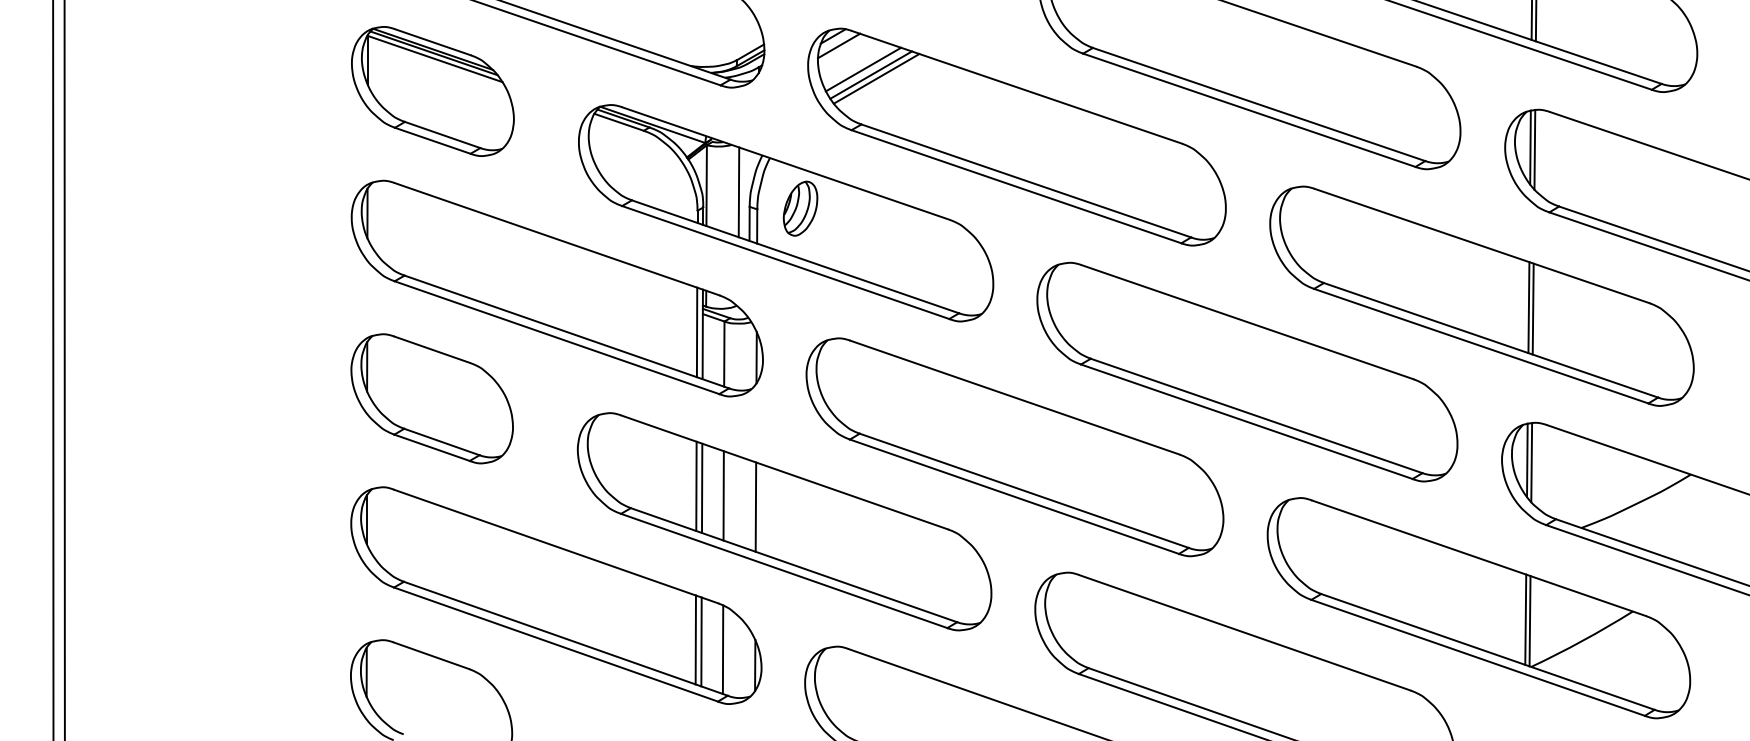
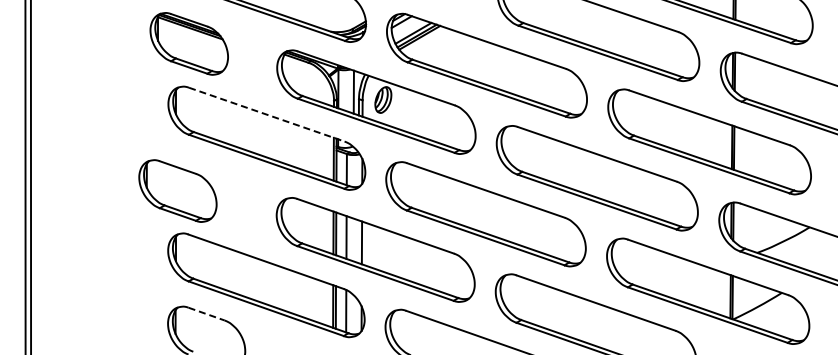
part: (431, 90) -> (188, 43), moved
line: (558, 238) -> (267, 114), solid -> dashed
part: (431, 397) -> (177, 190), moved
line: (433, 656) -> (207, 314), solid -> dashed

